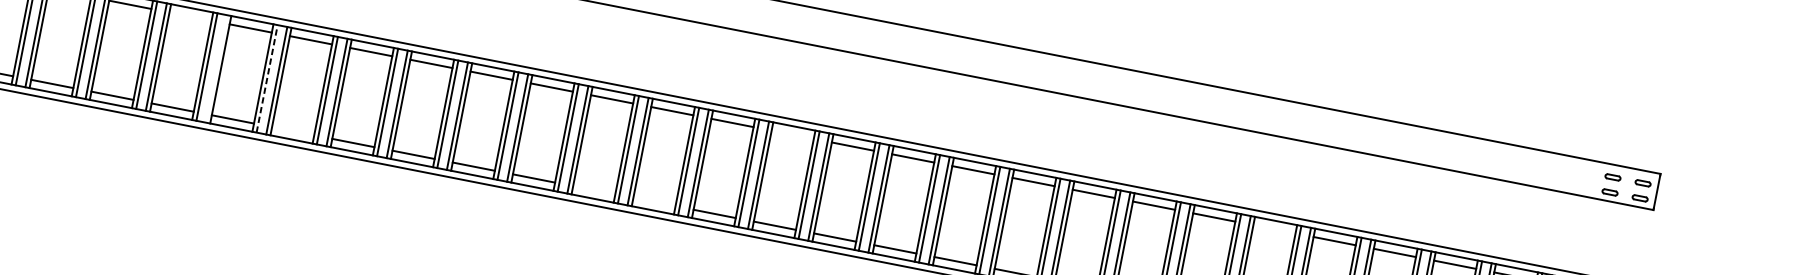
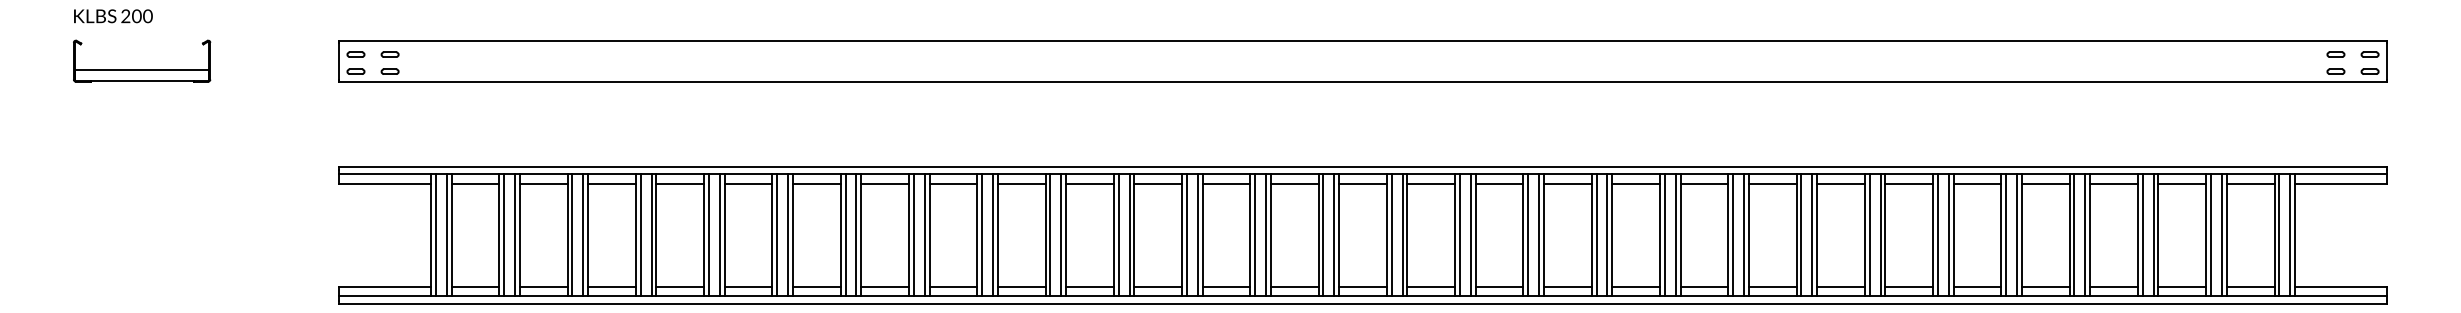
line: (190, 16) -> (748, 183), added
line: (216, 69) -> (788, 235), added
line: (267, 78) -> (845, 235), dashed -> solid
line: (293, 130) -> (885, 286), added
line: (792, 134) -> (1431, 183), added
line: (594, 189) -> (1226, 286), added
line: (654, 201) -> (1294, 286), added
line: (1274, 229) -> (1977, 183), added

